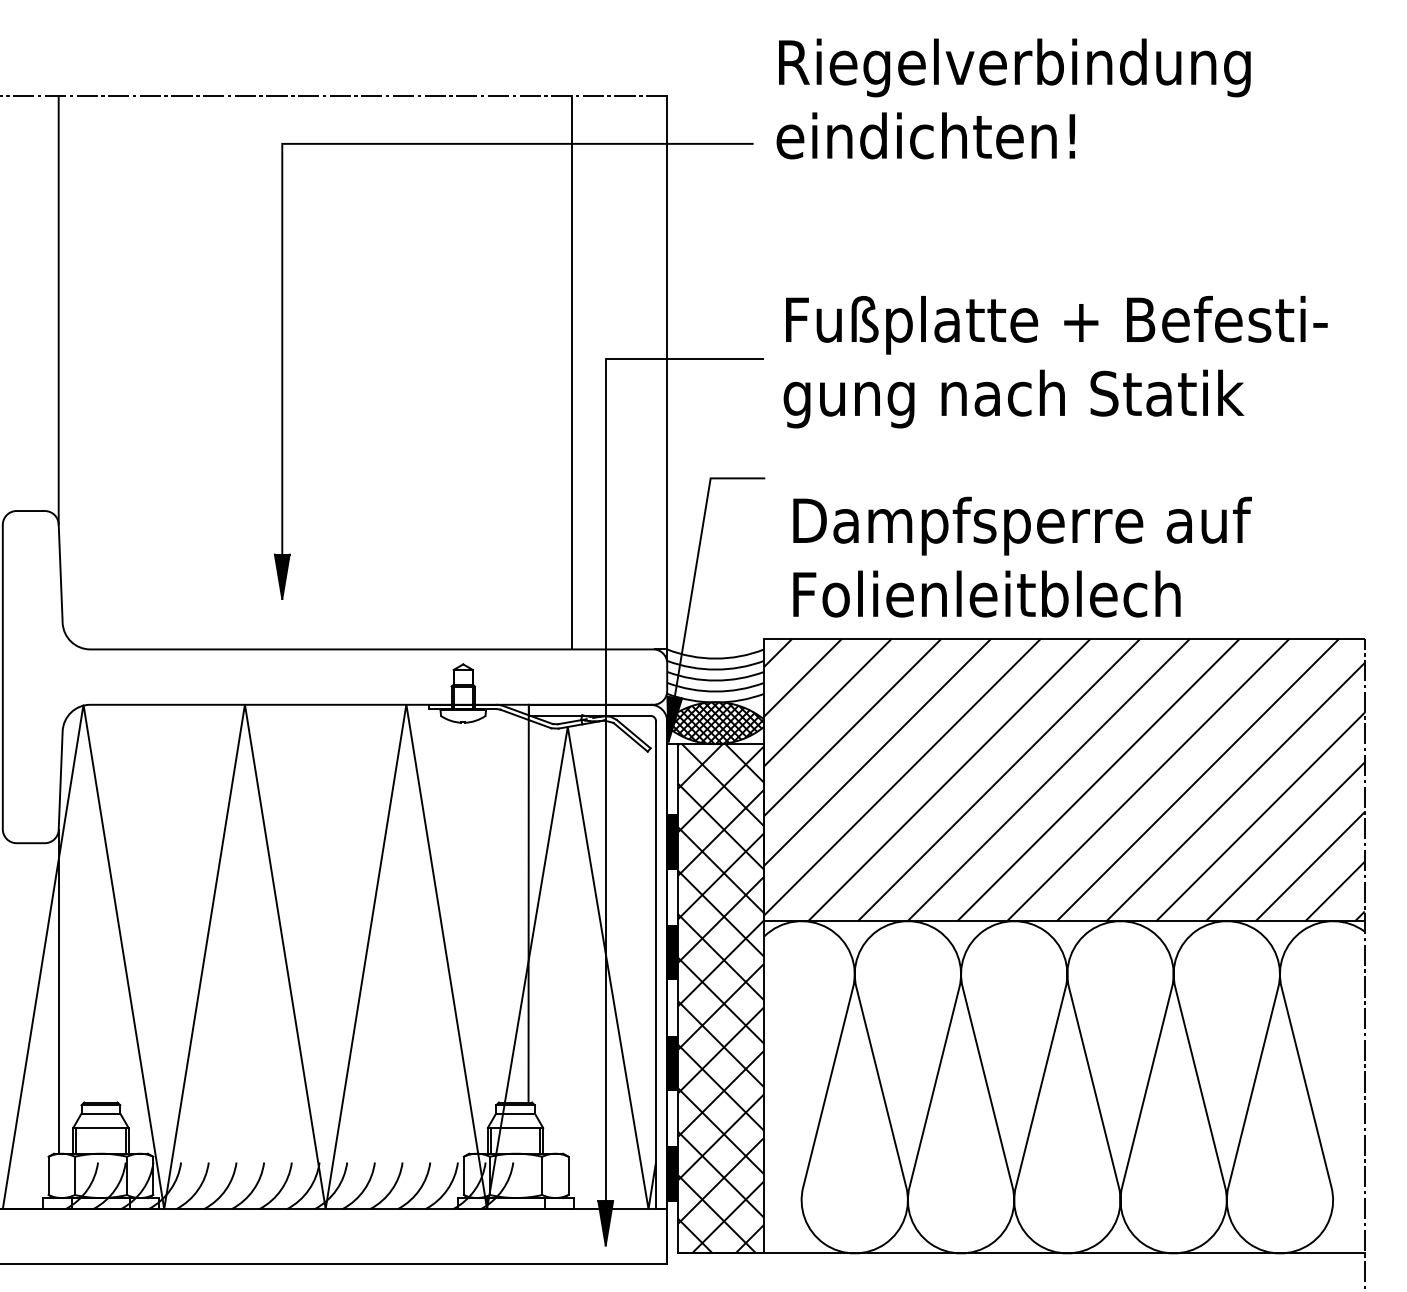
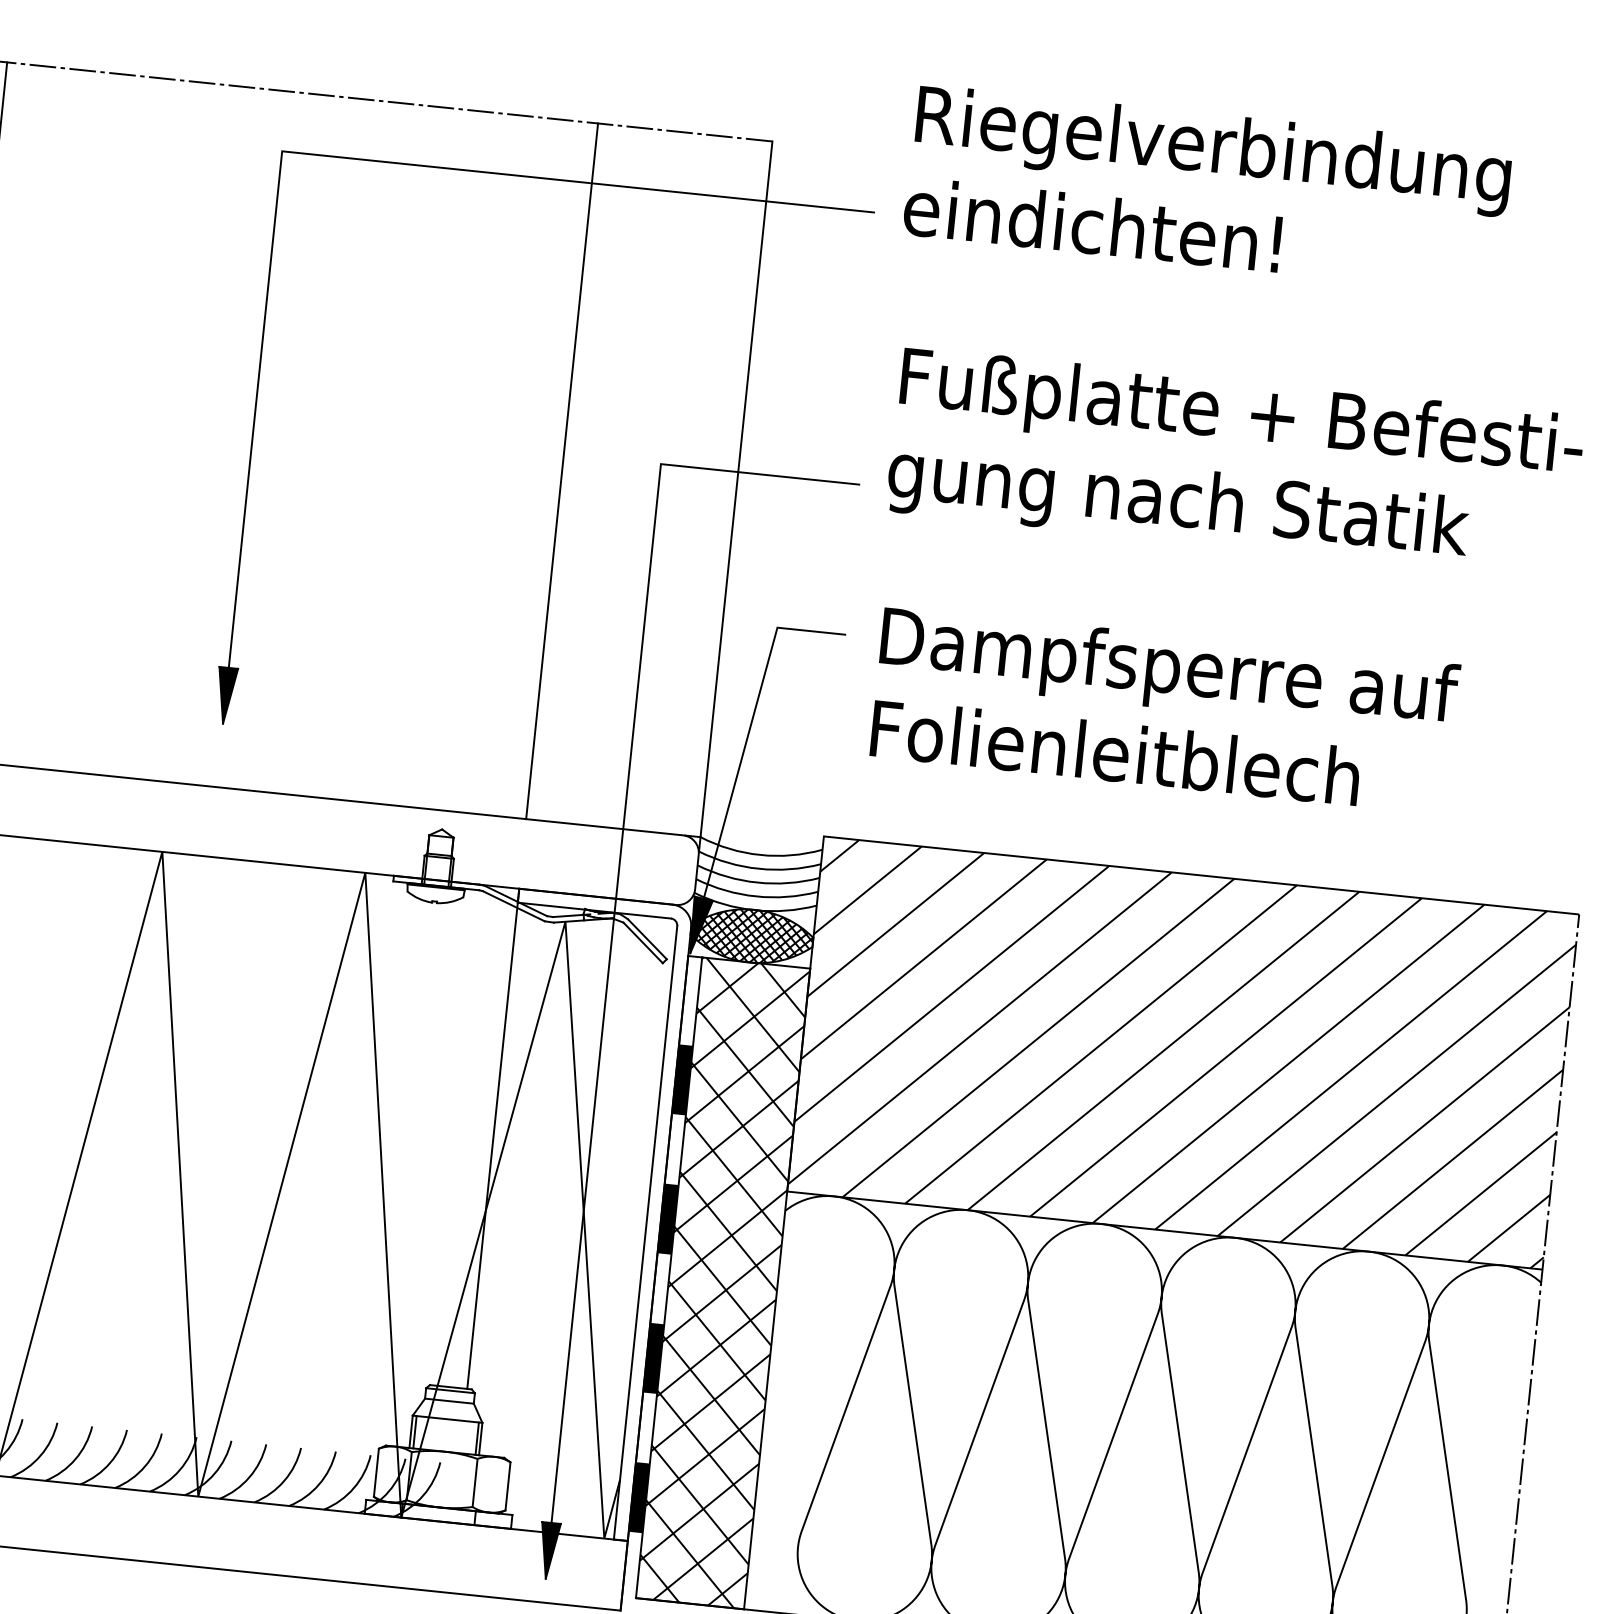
text: (1055, 362) -> (1235, 464), moved
line: (571, 372) -> (562, 470), moved
text: (1022, 556) -> (1165, 709), moved

